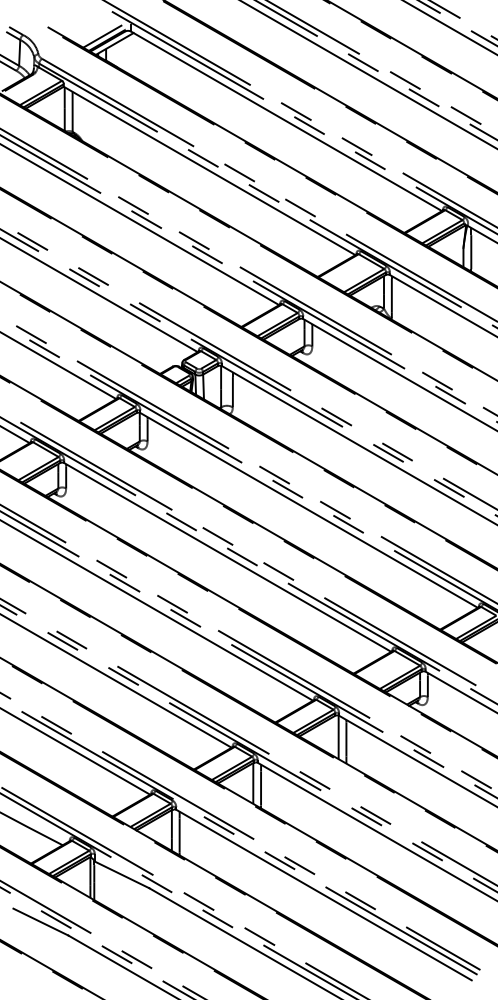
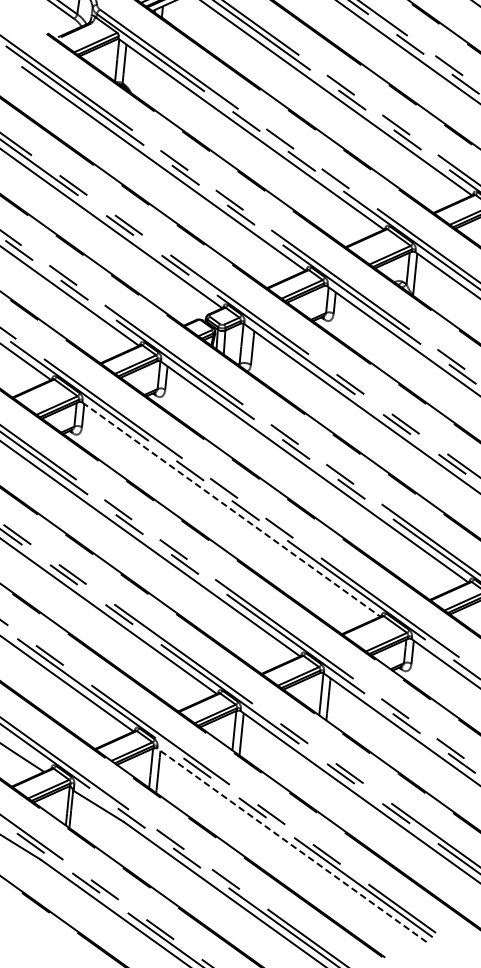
line: (227, 557) -> (231, 509), solid -> dashed
line: (324, 895) -> (292, 845), solid -> dashed

